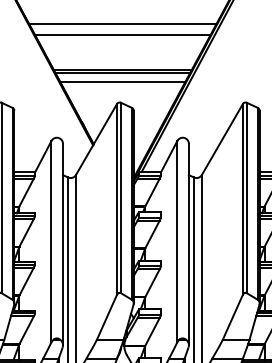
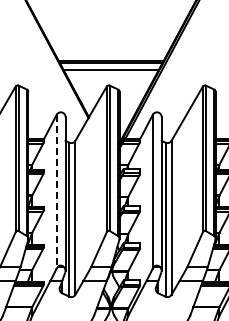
line: (121, 24) -> (110, 25), removed
line: (123, 34) -> (111, 33), removed
line: (51, 241) -> (56, 191), solid -> dashed

